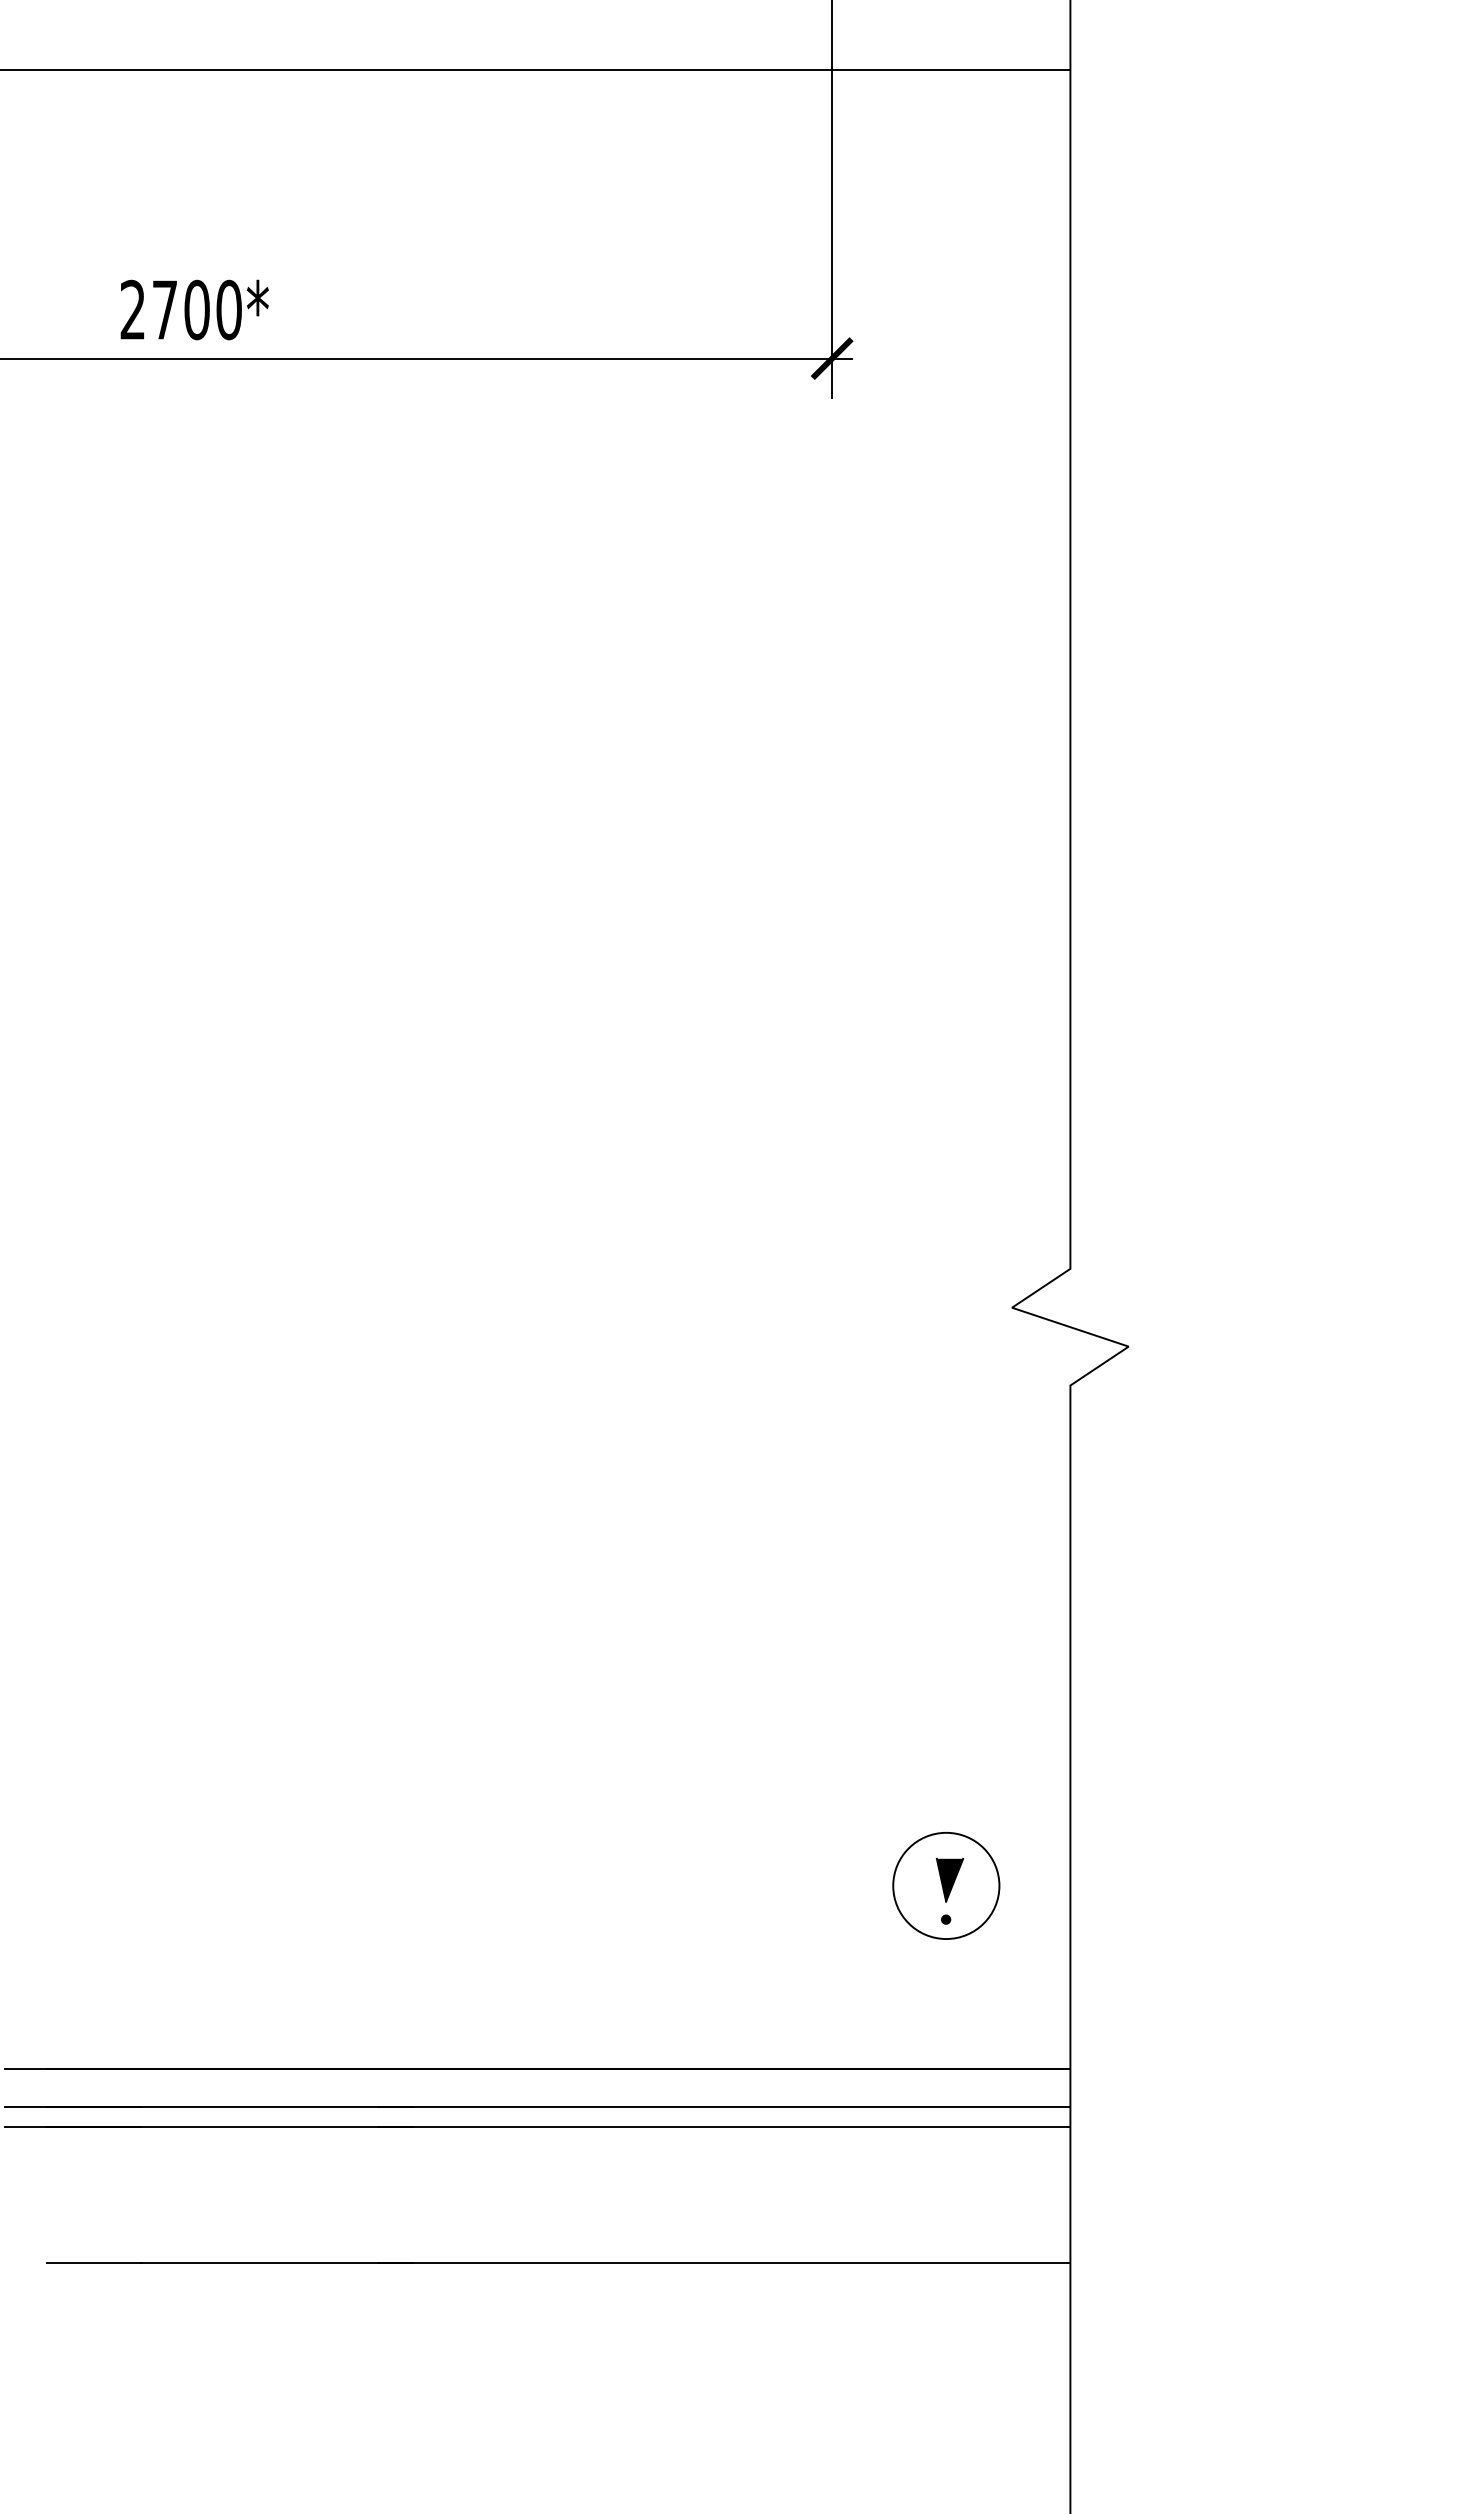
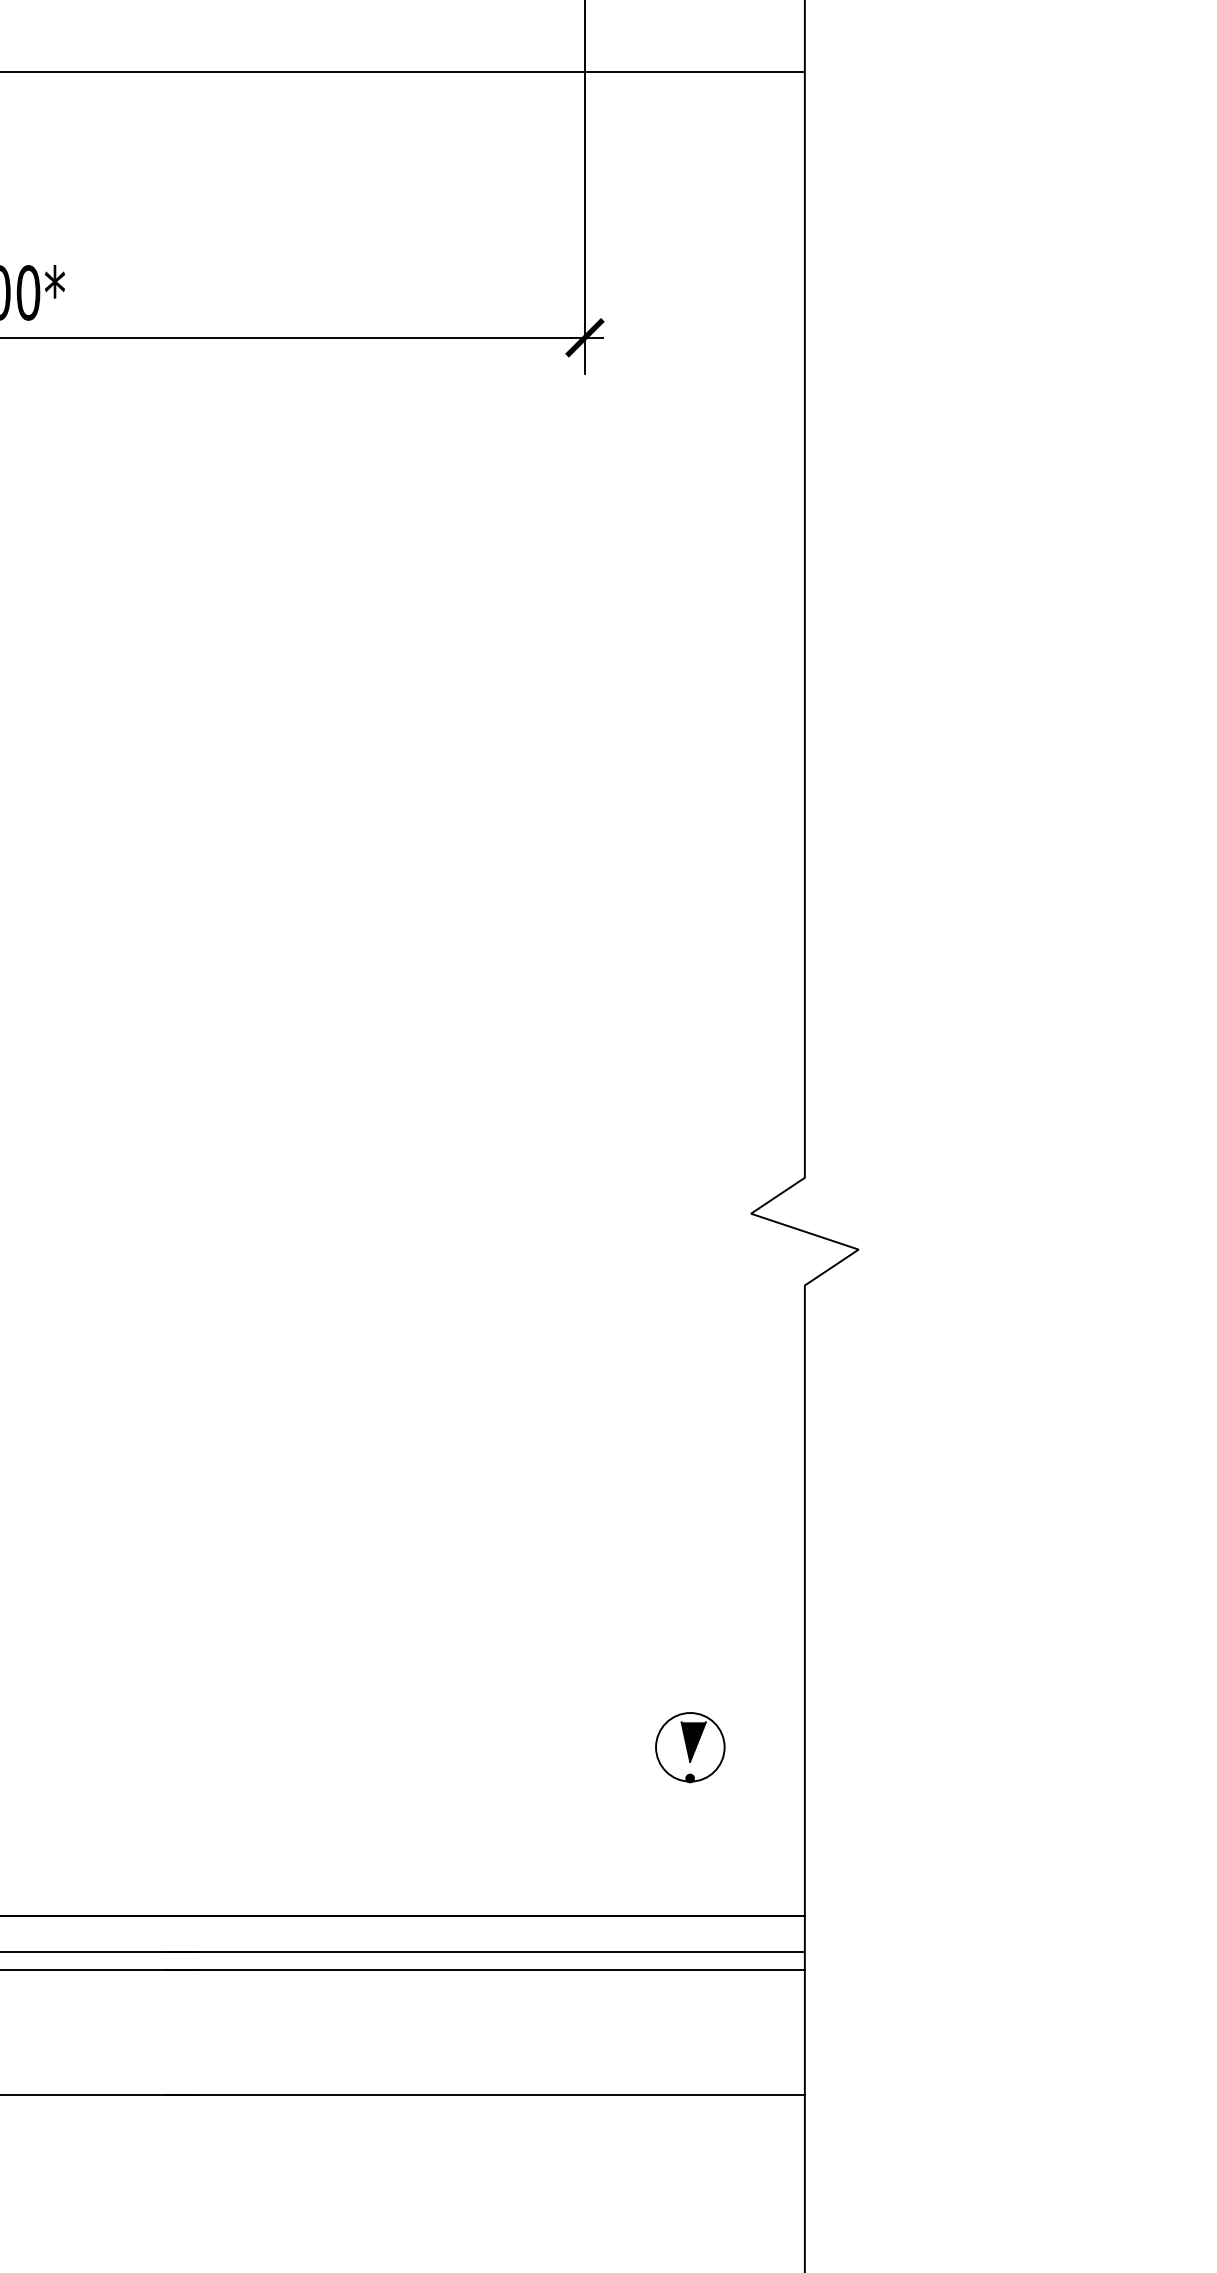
circle: (946, 1885) -> (690, 1746), size x0.7

